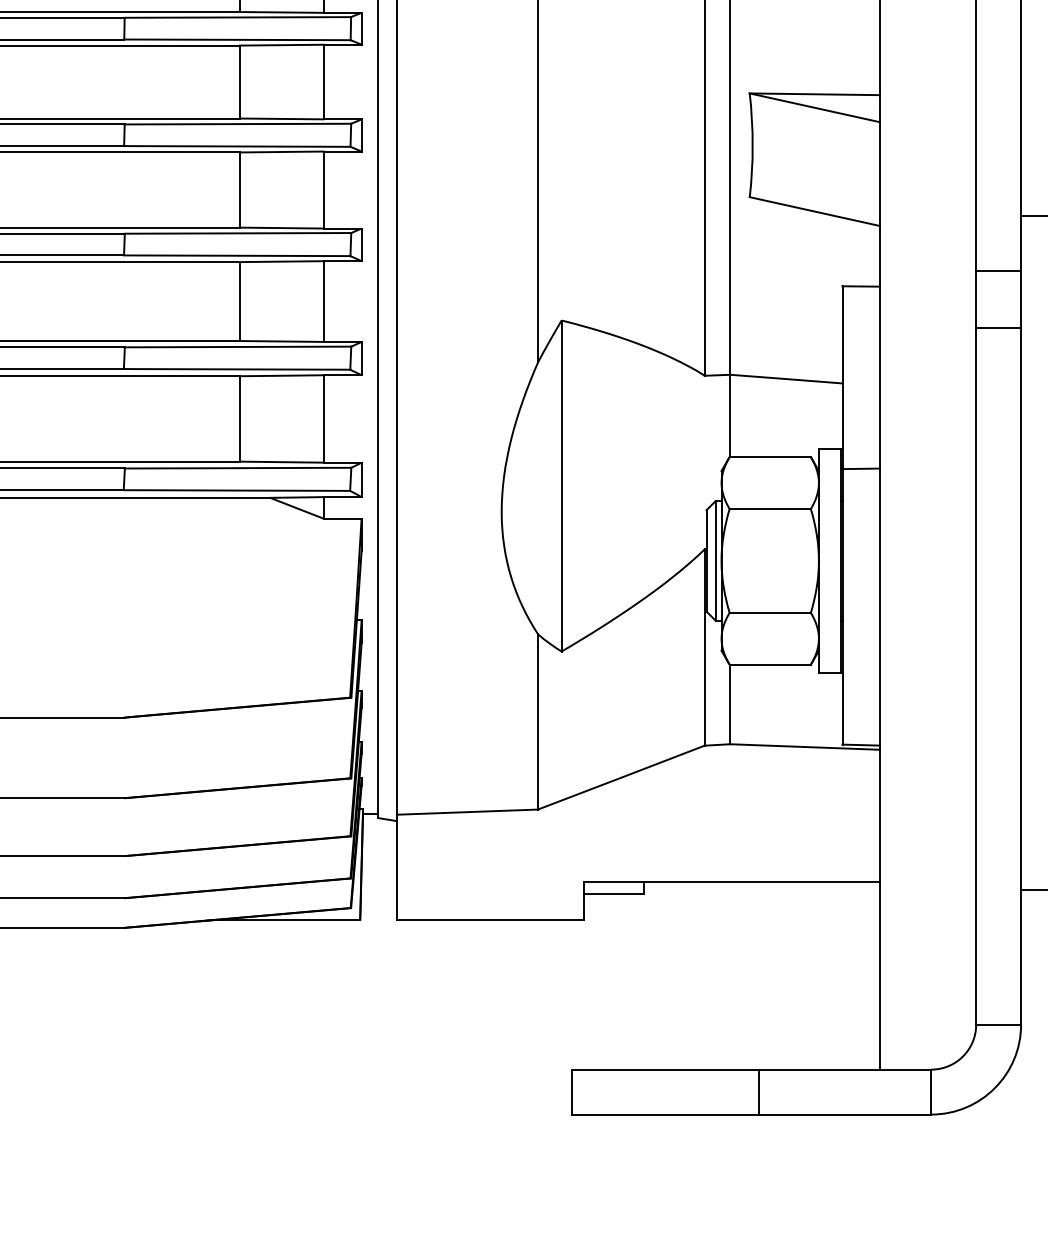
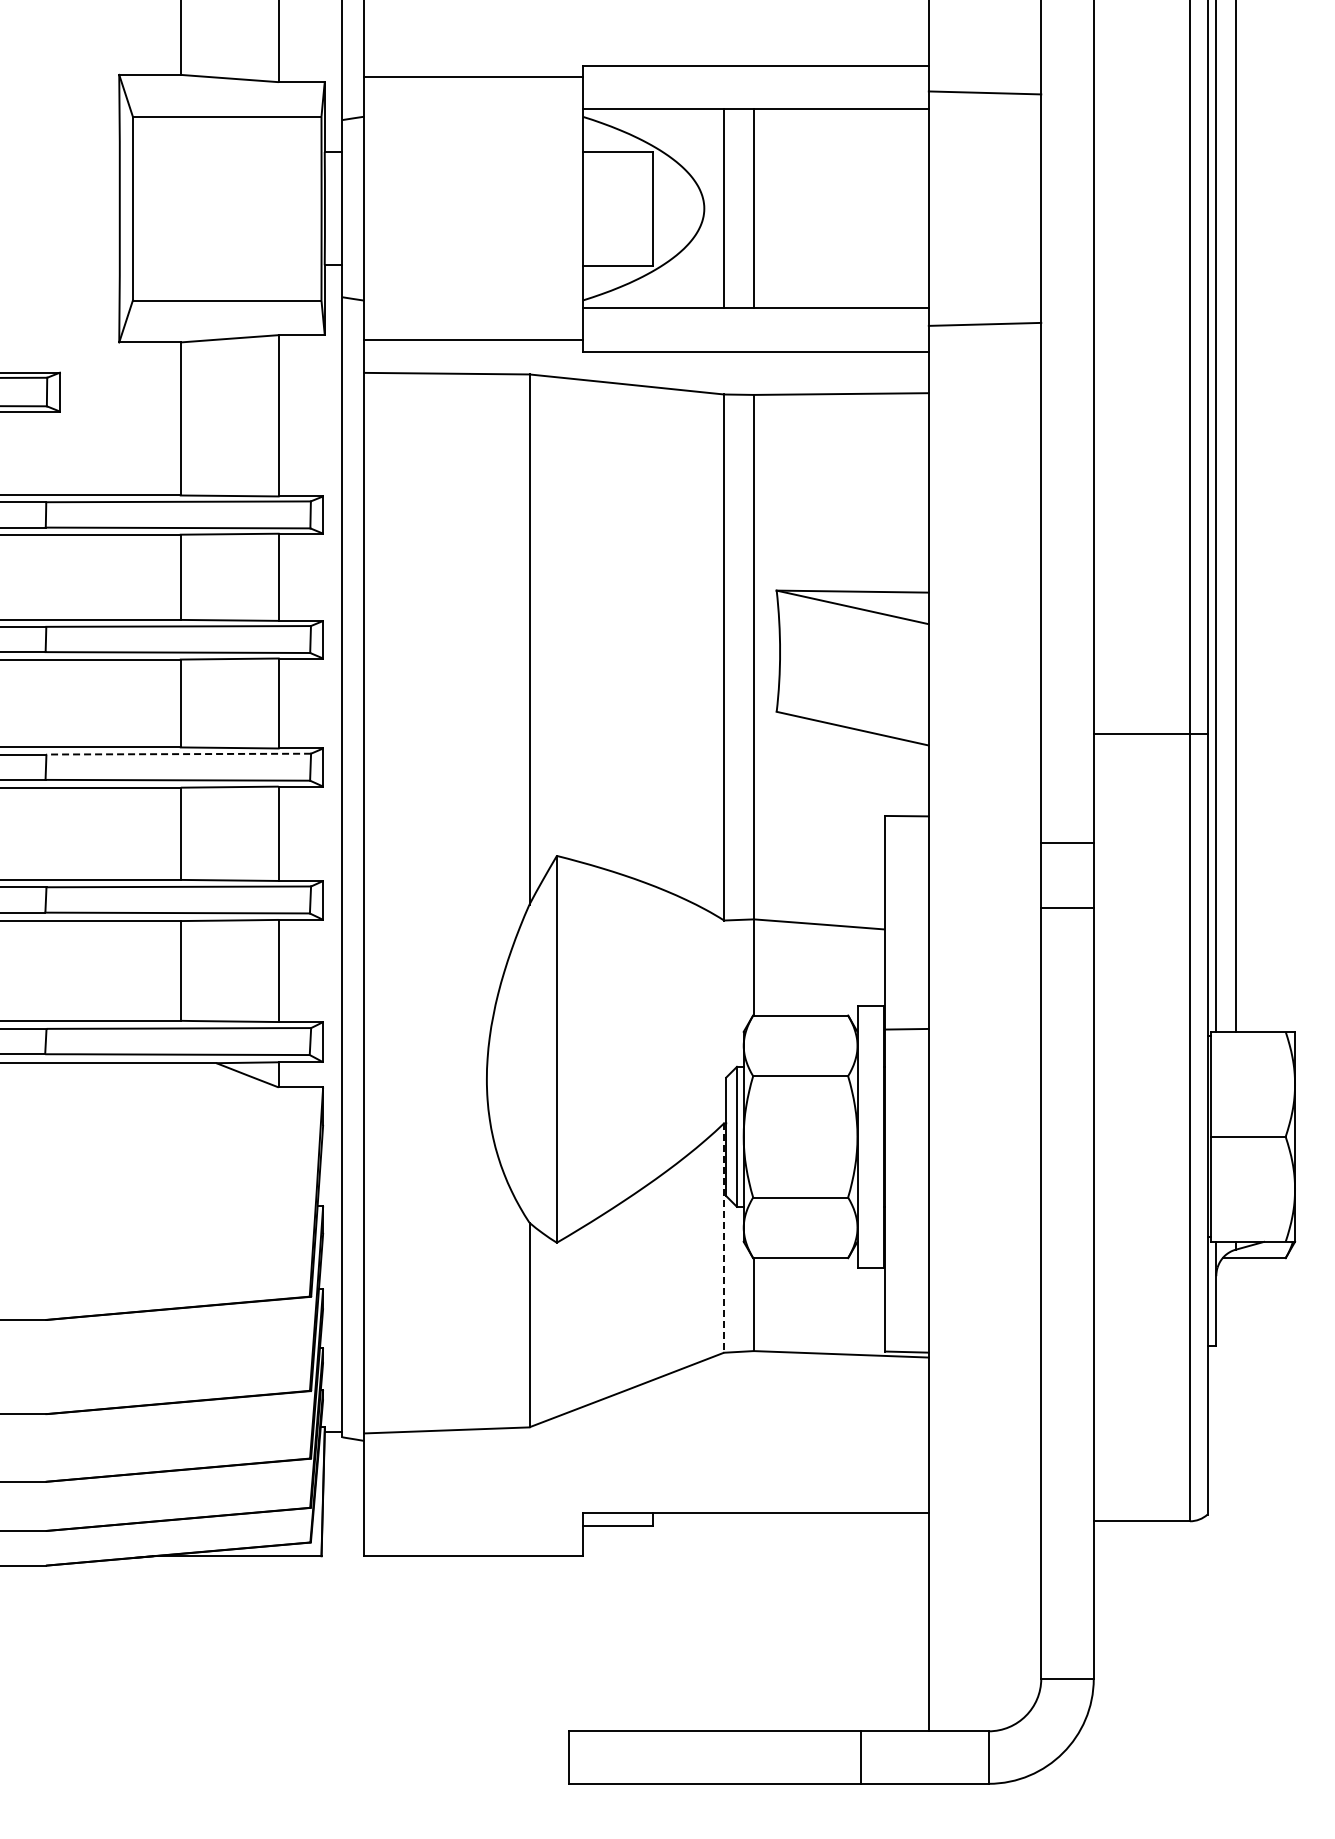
line: (237, 233) -> (178, 754), solid -> dashed
line: (998, 270) -> (1067, 842), moved
line: (998, 327) -> (1067, 907), moved
line: (705, 647) -> (724, 1238), solid -> dashed
line: (759, 1092) -> (861, 1757), moved

